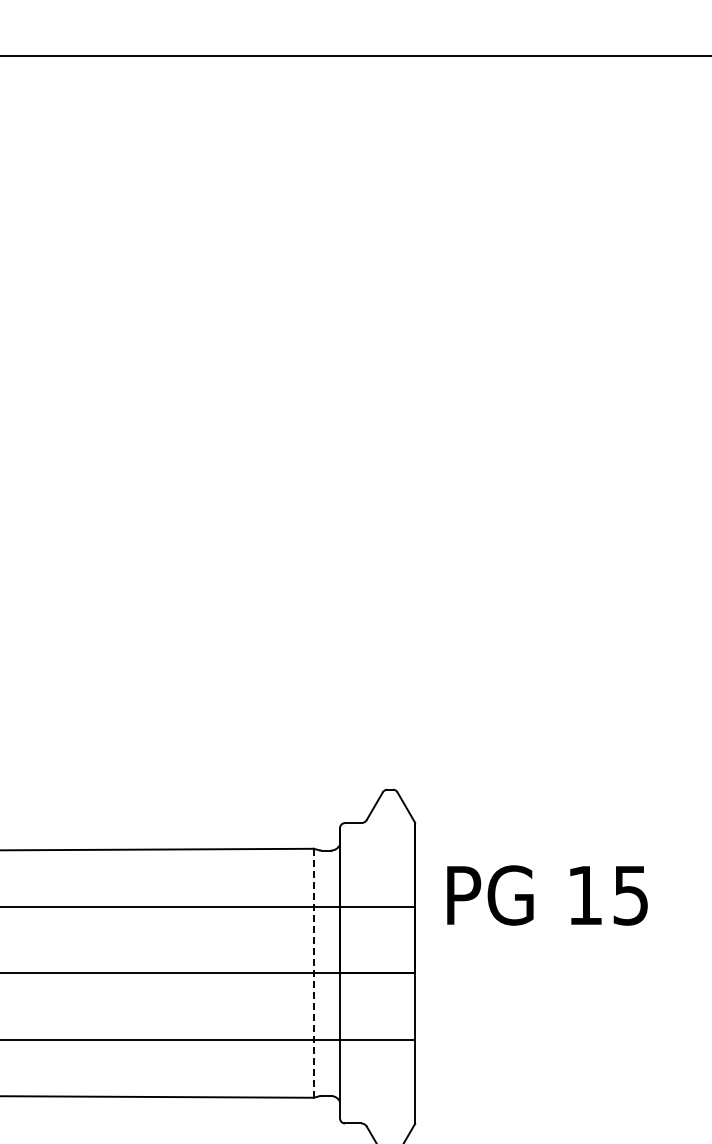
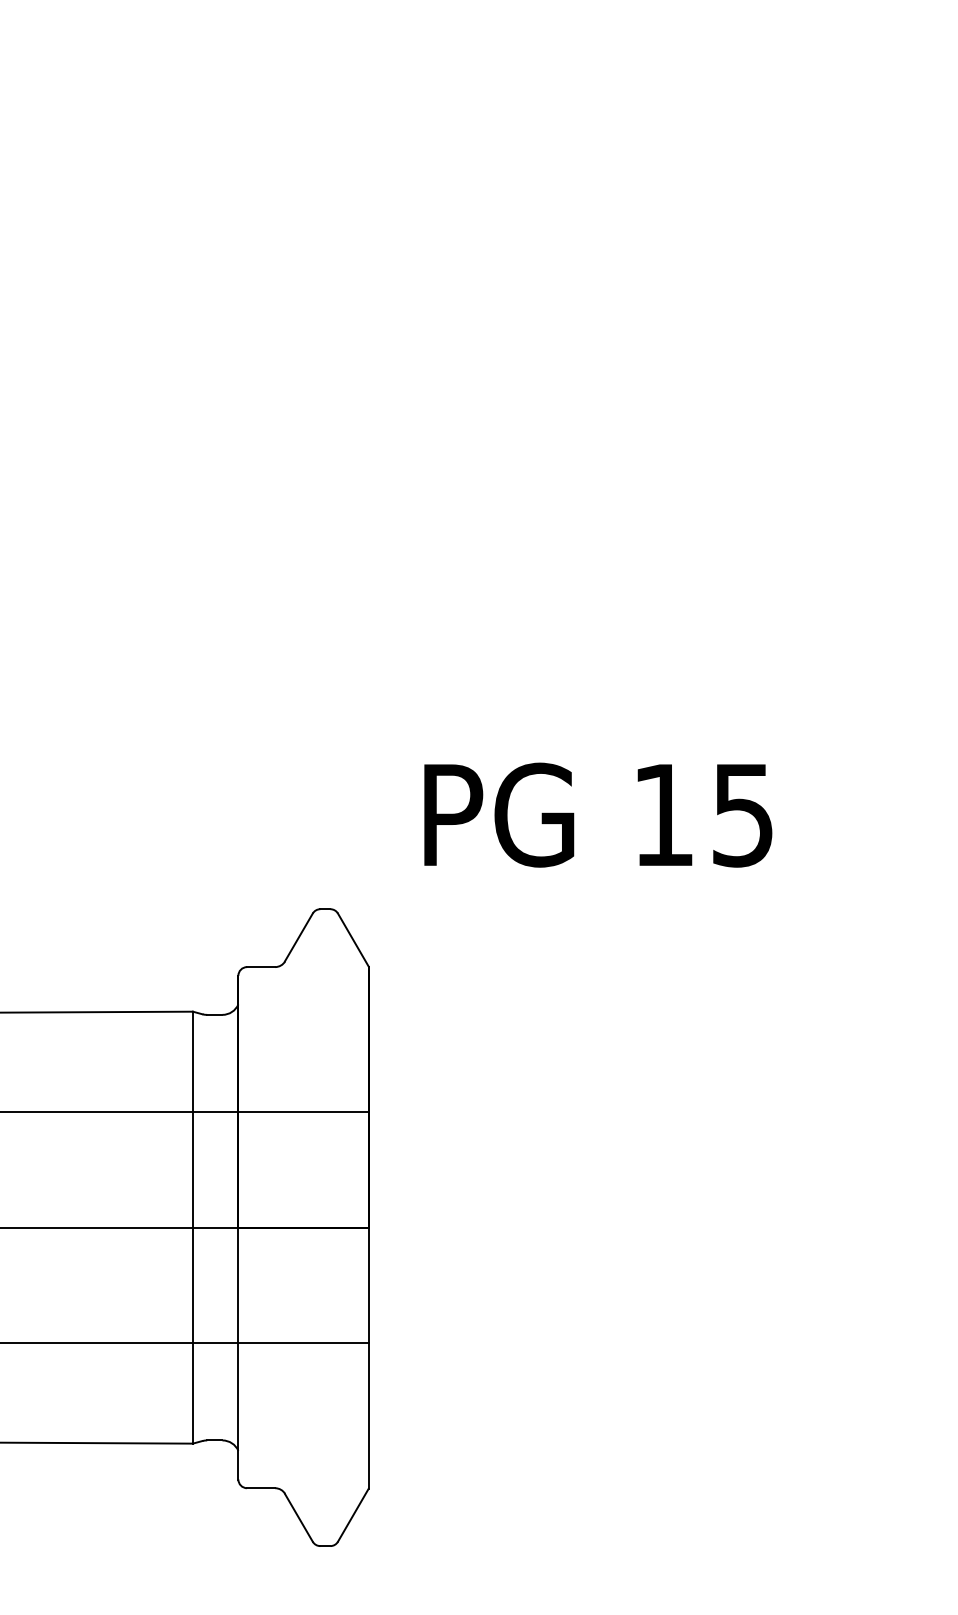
text: (547, 895) -> (598, 815), moved
line: (313, 972) -> (192, 1226), dashed -> solid

